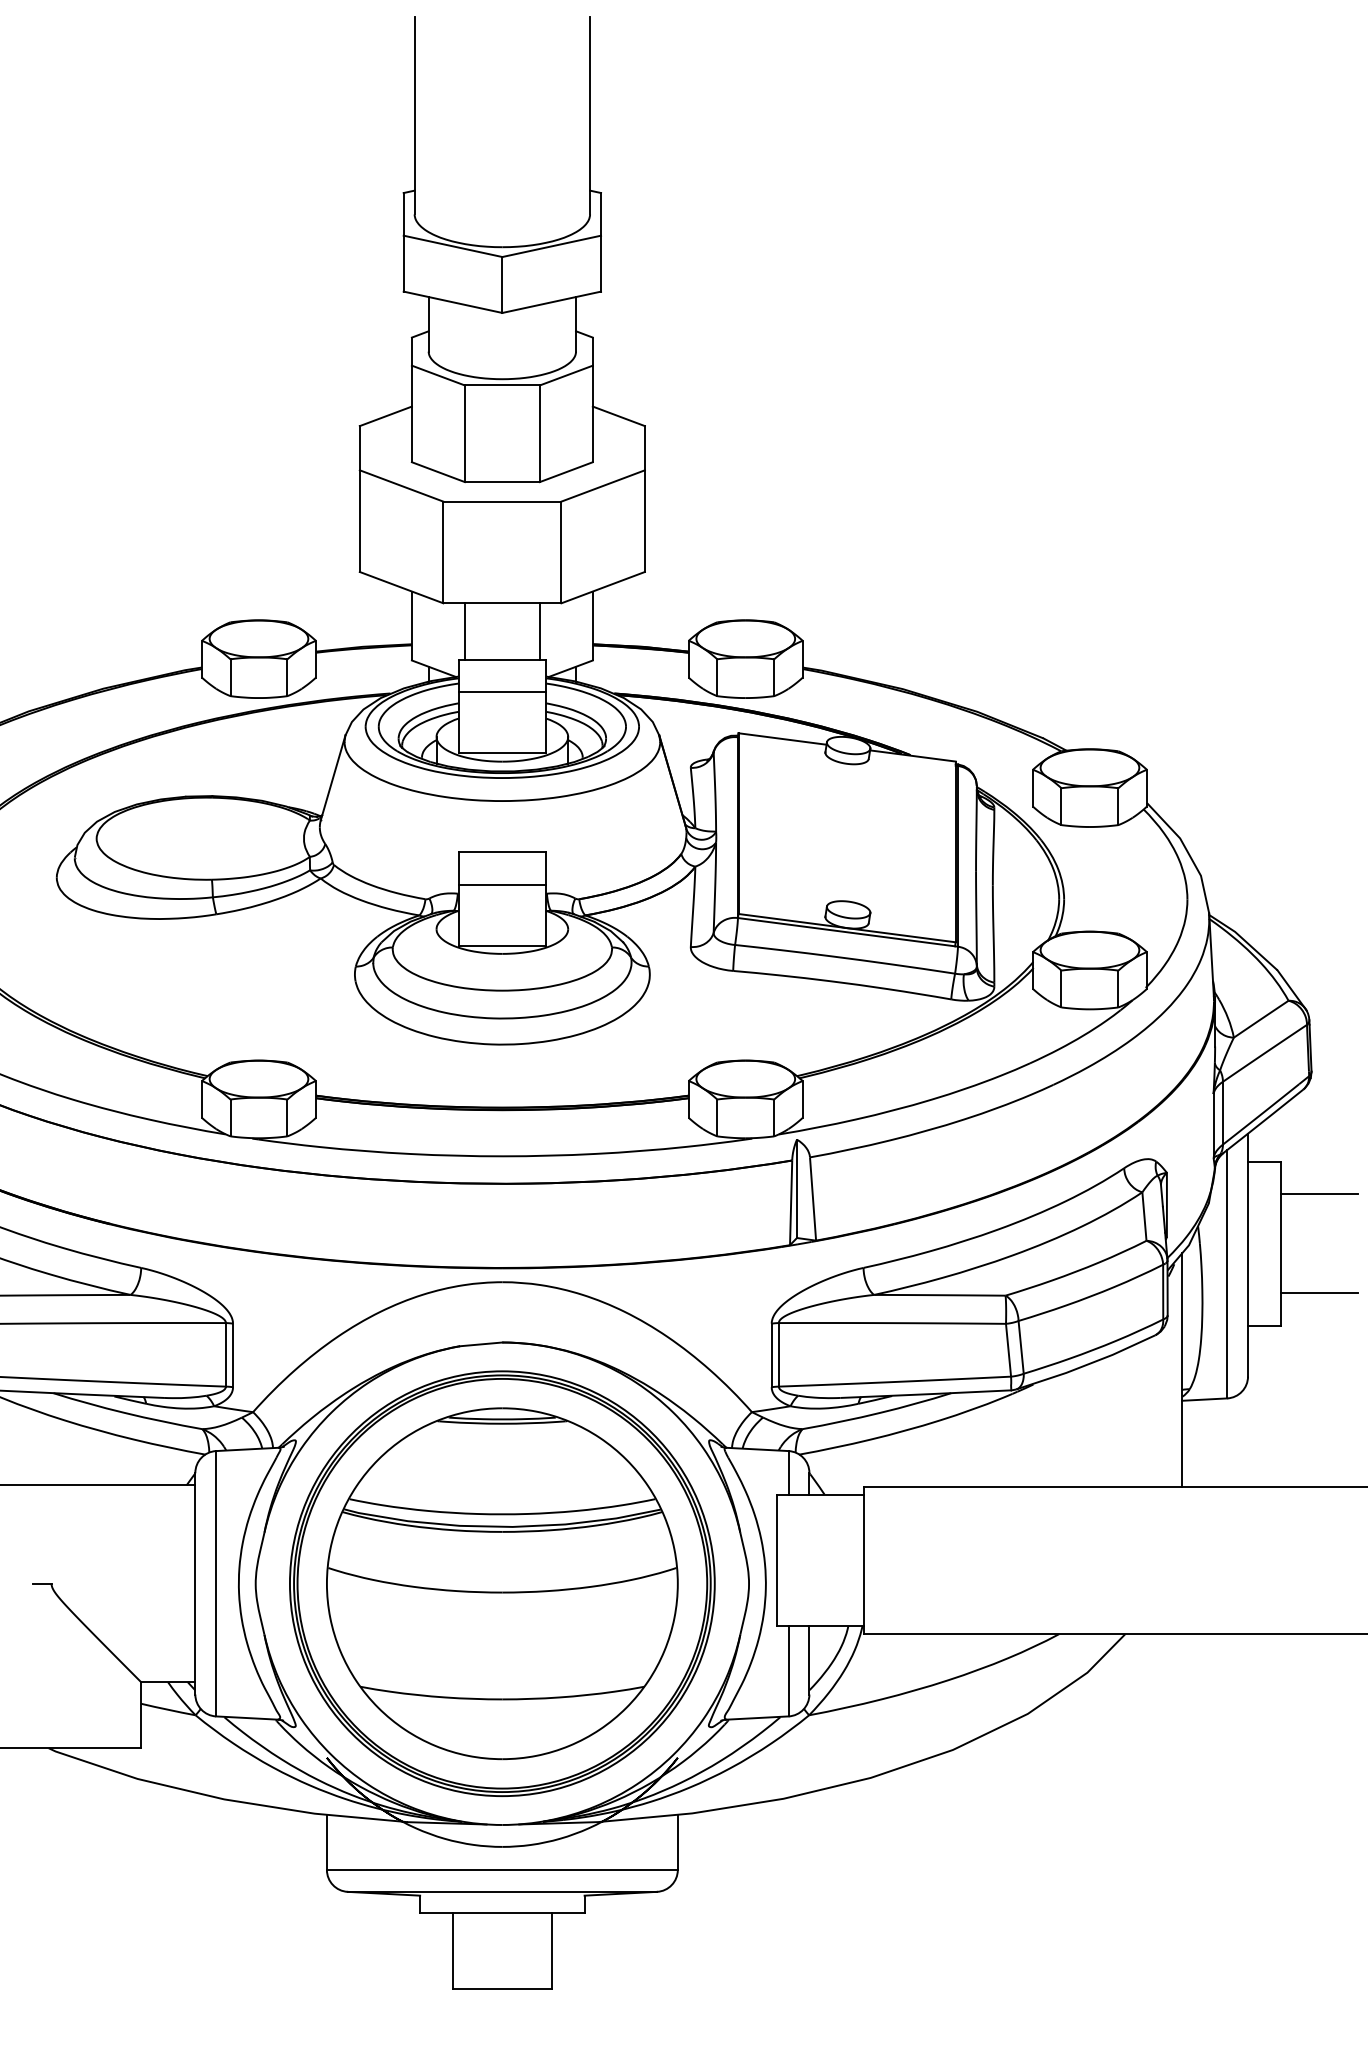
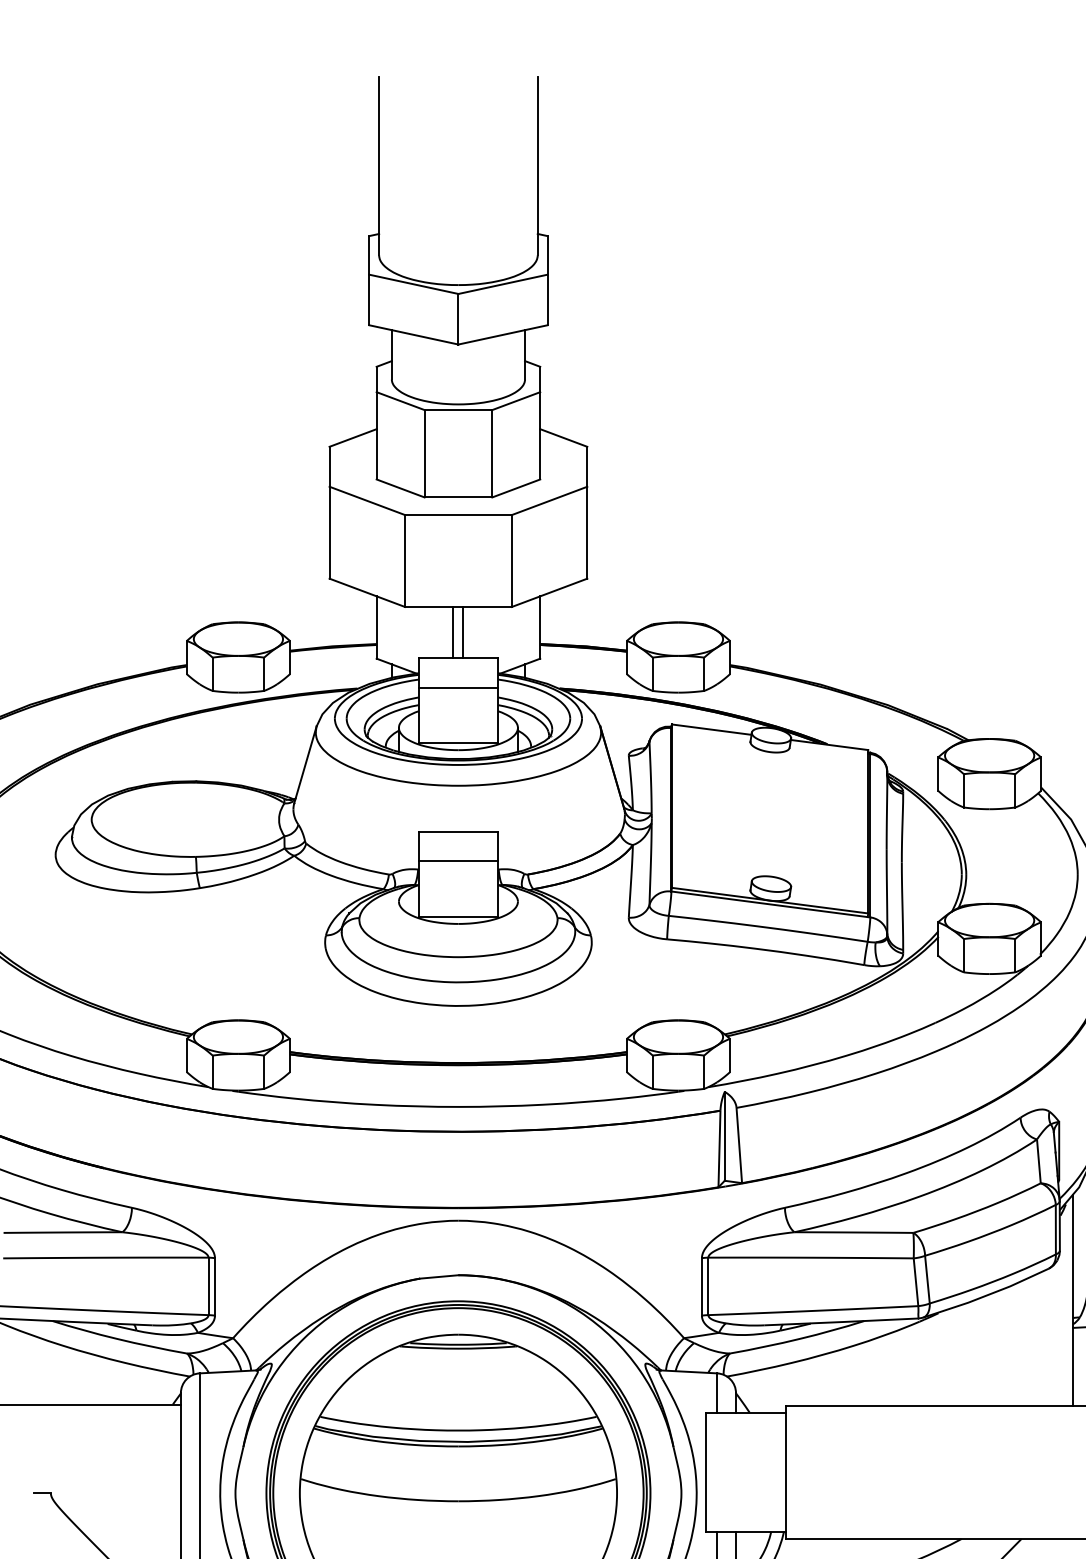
line: (464, 631) -> (463, 632), moved
line: (539, 631) -> (453, 632), moved

